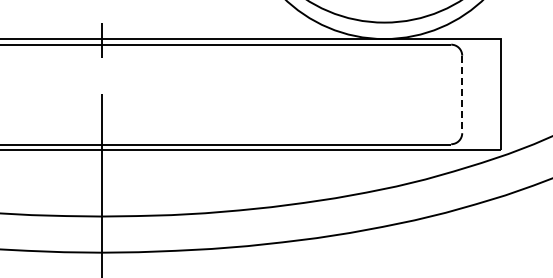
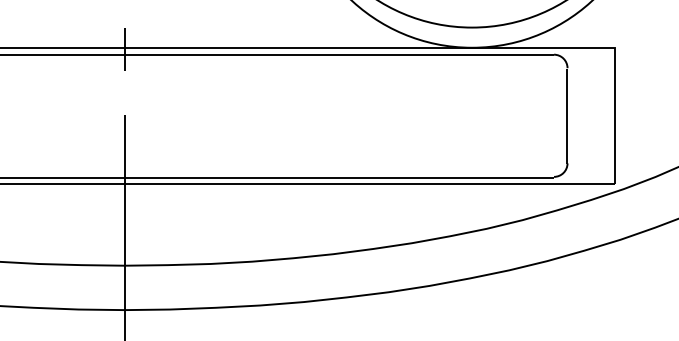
line: (461, 94) -> (566, 115), dashed -> solid

